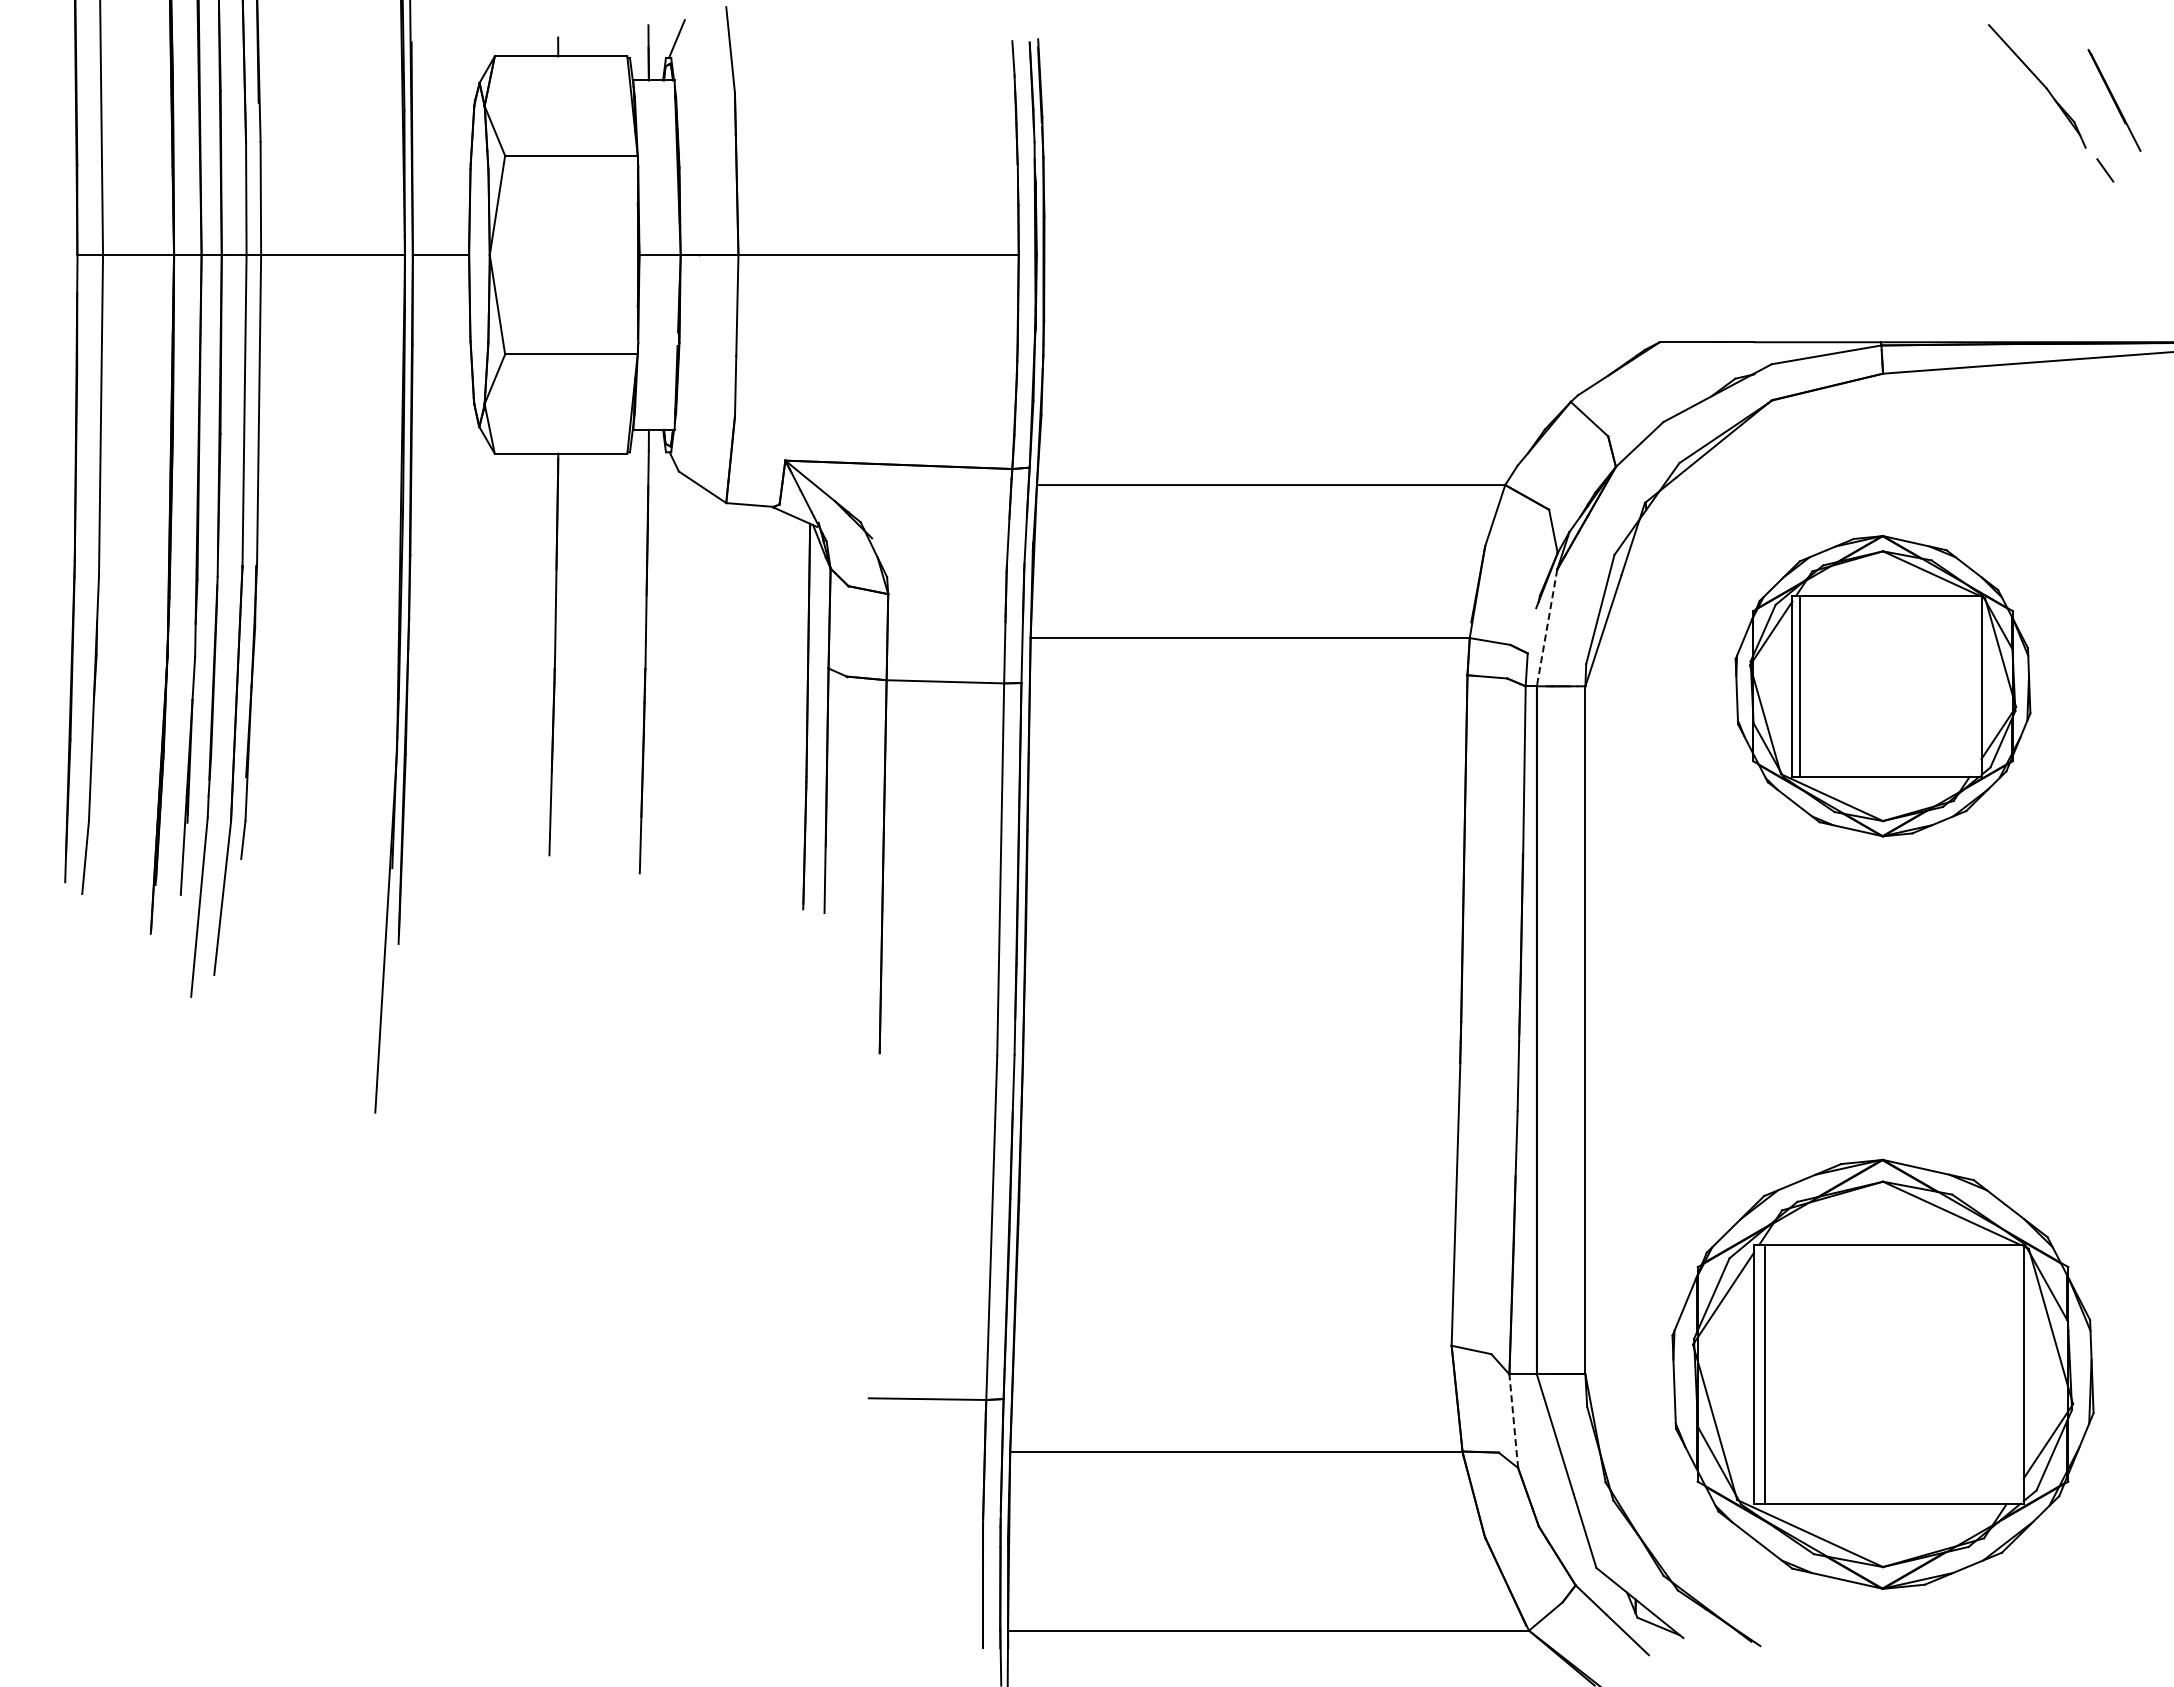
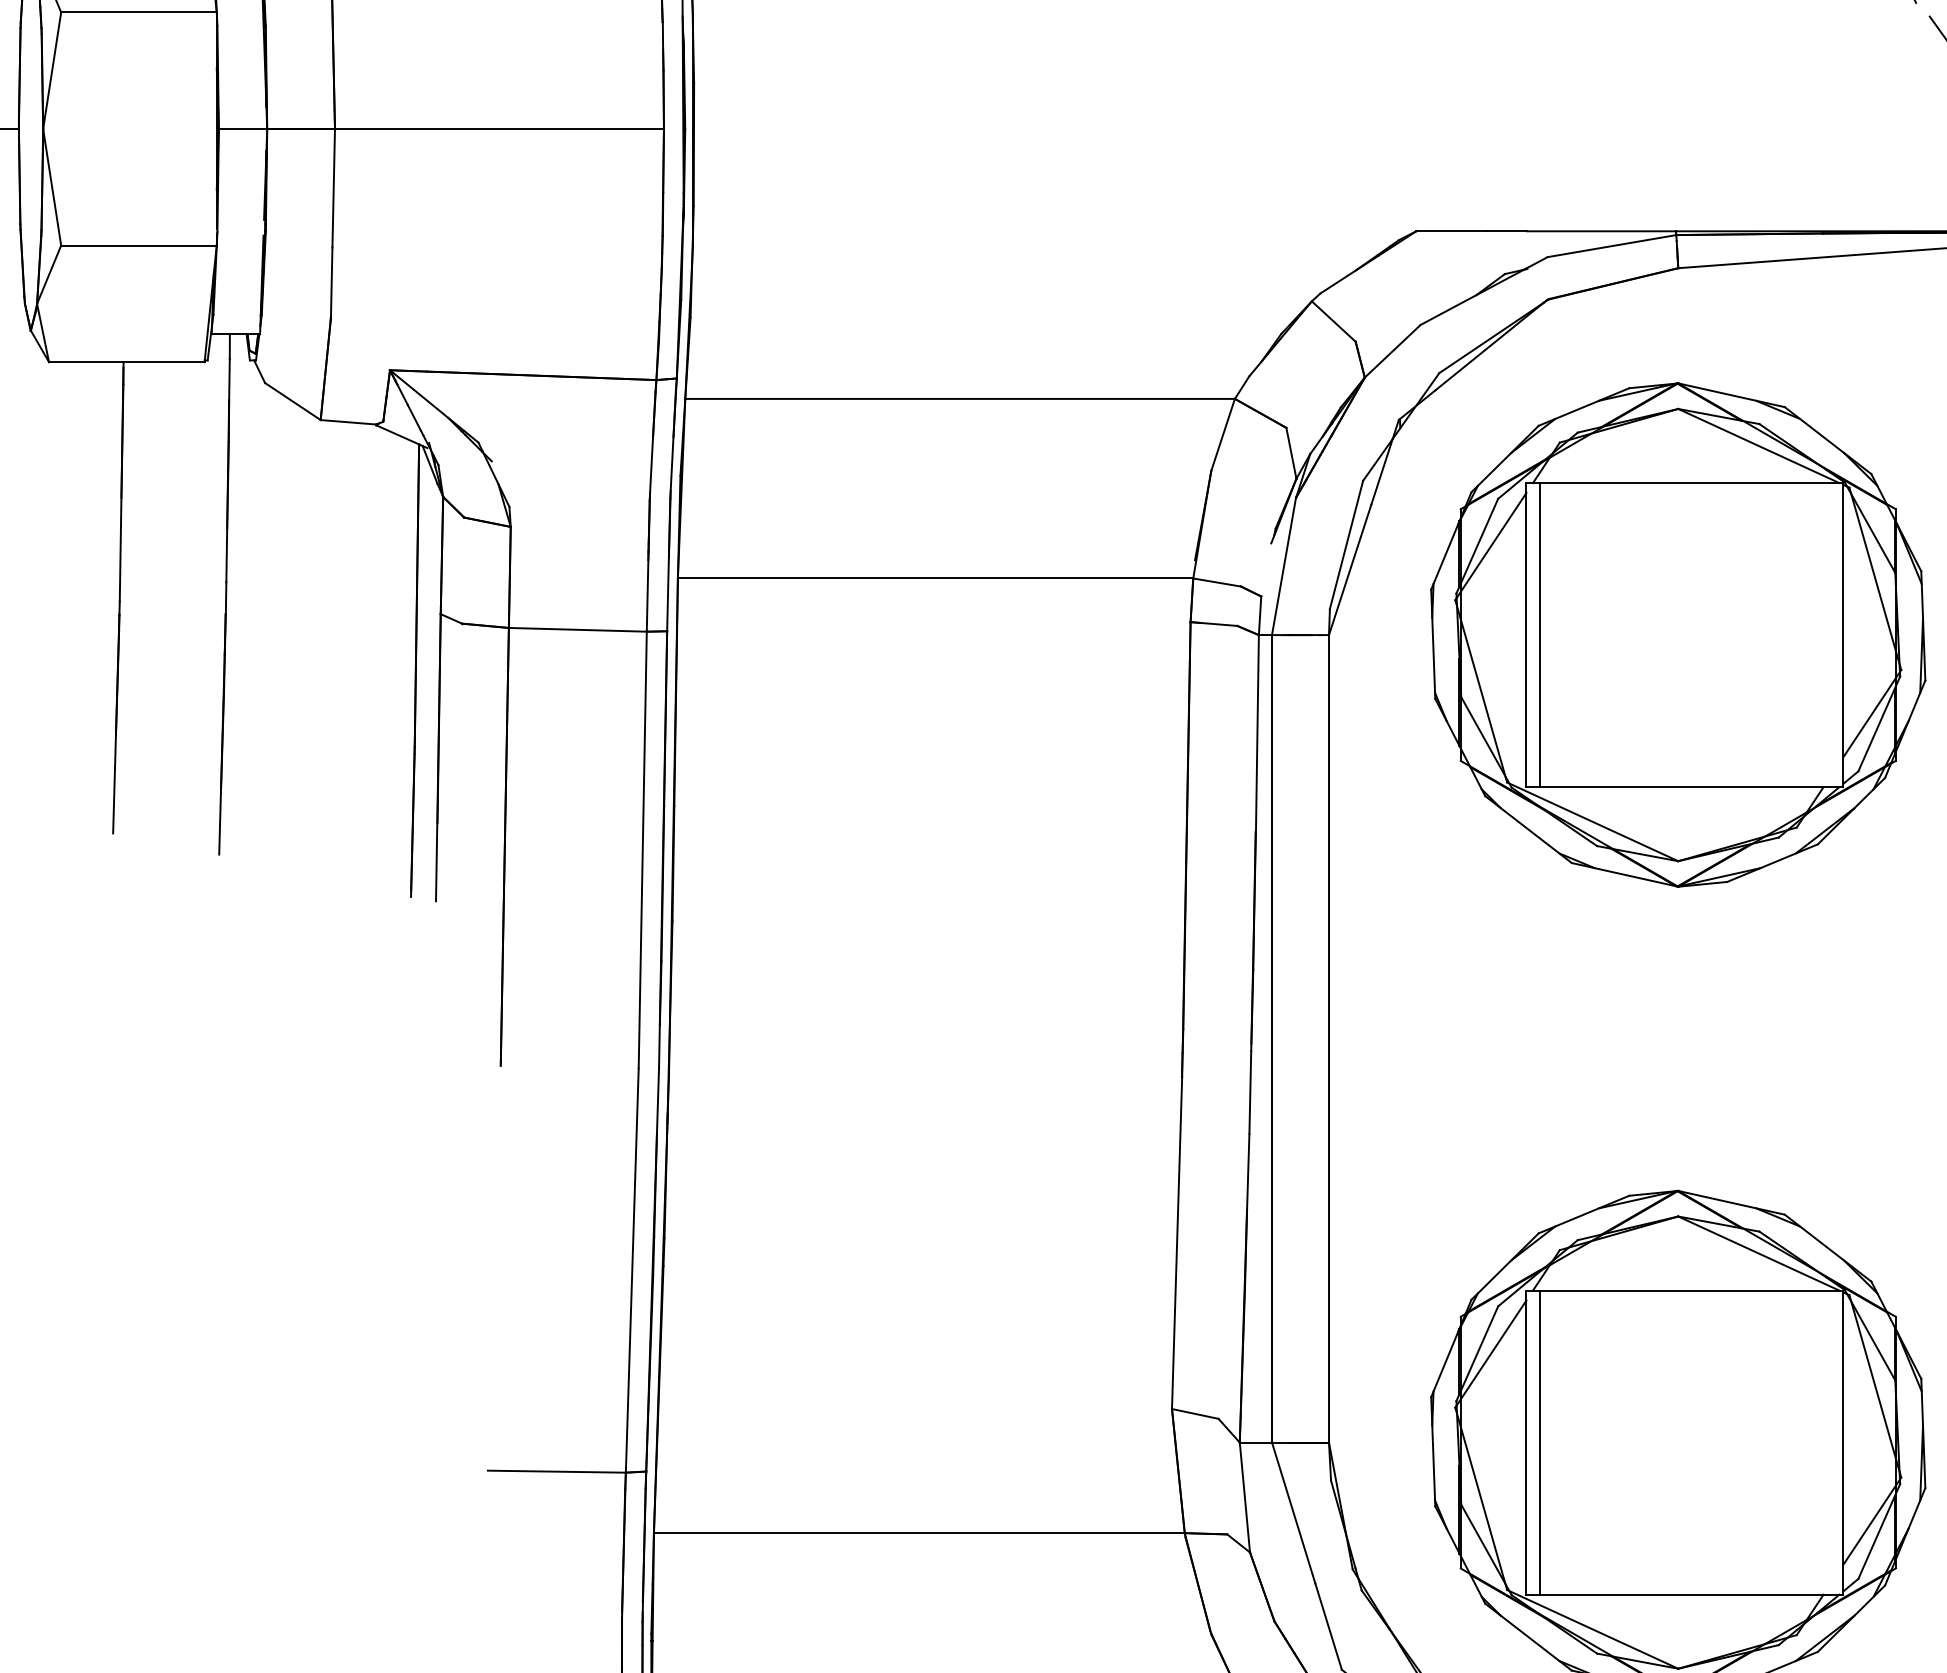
line: (1546, 628) -> (1283, 567), dashed -> solid
part: (1882, 685) -> (1677, 634), size x1.43
line: (1513, 1421) -> (1244, 1497), dashed -> solid

